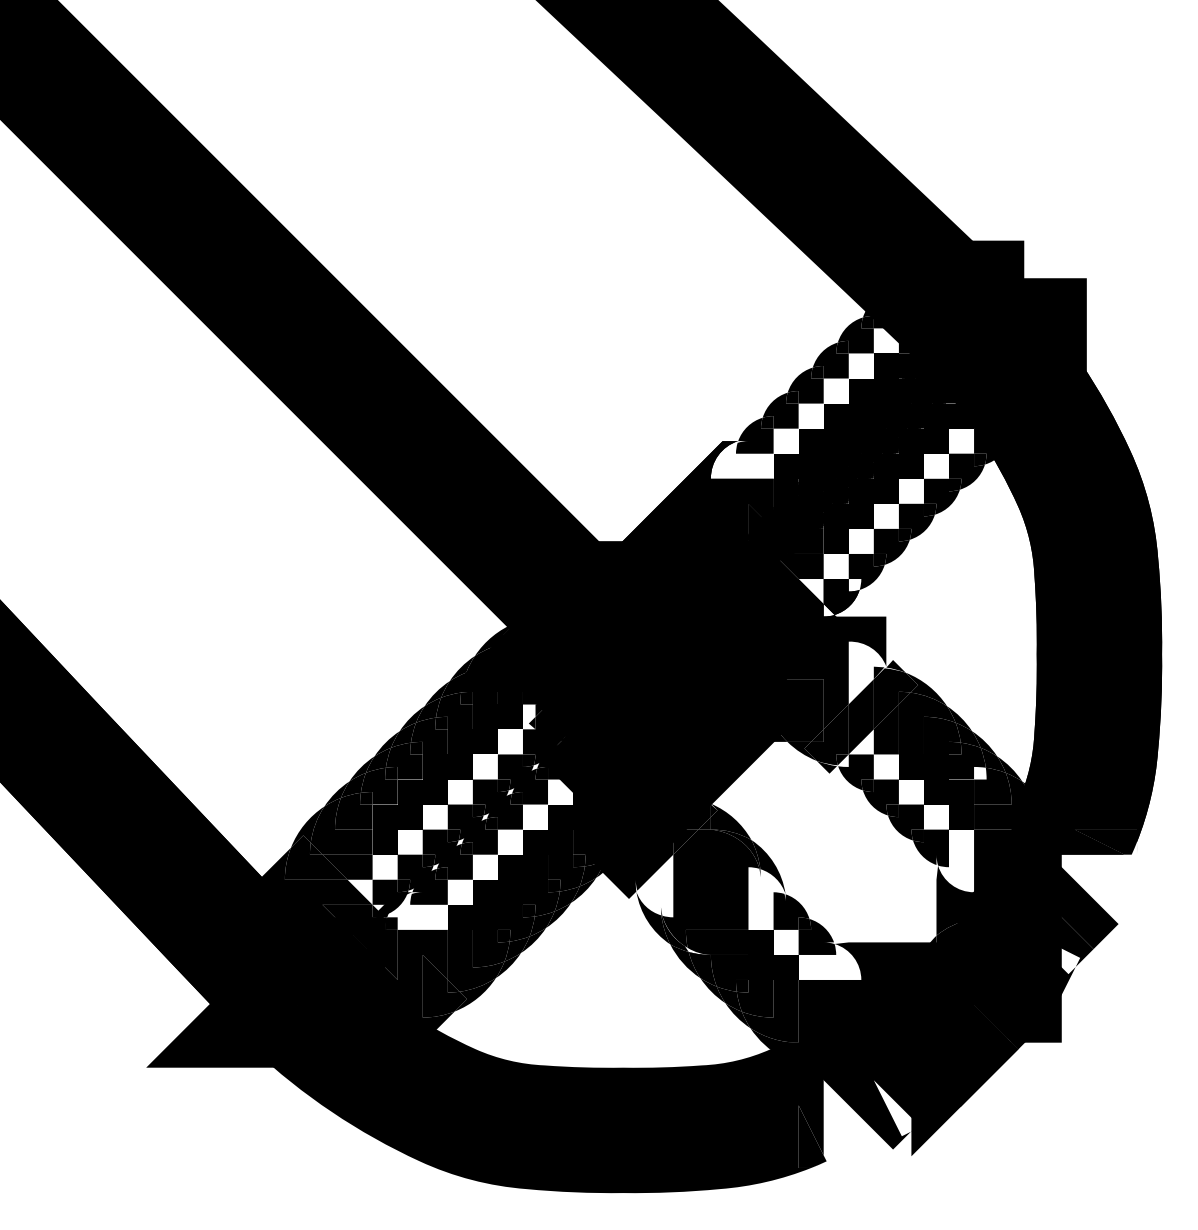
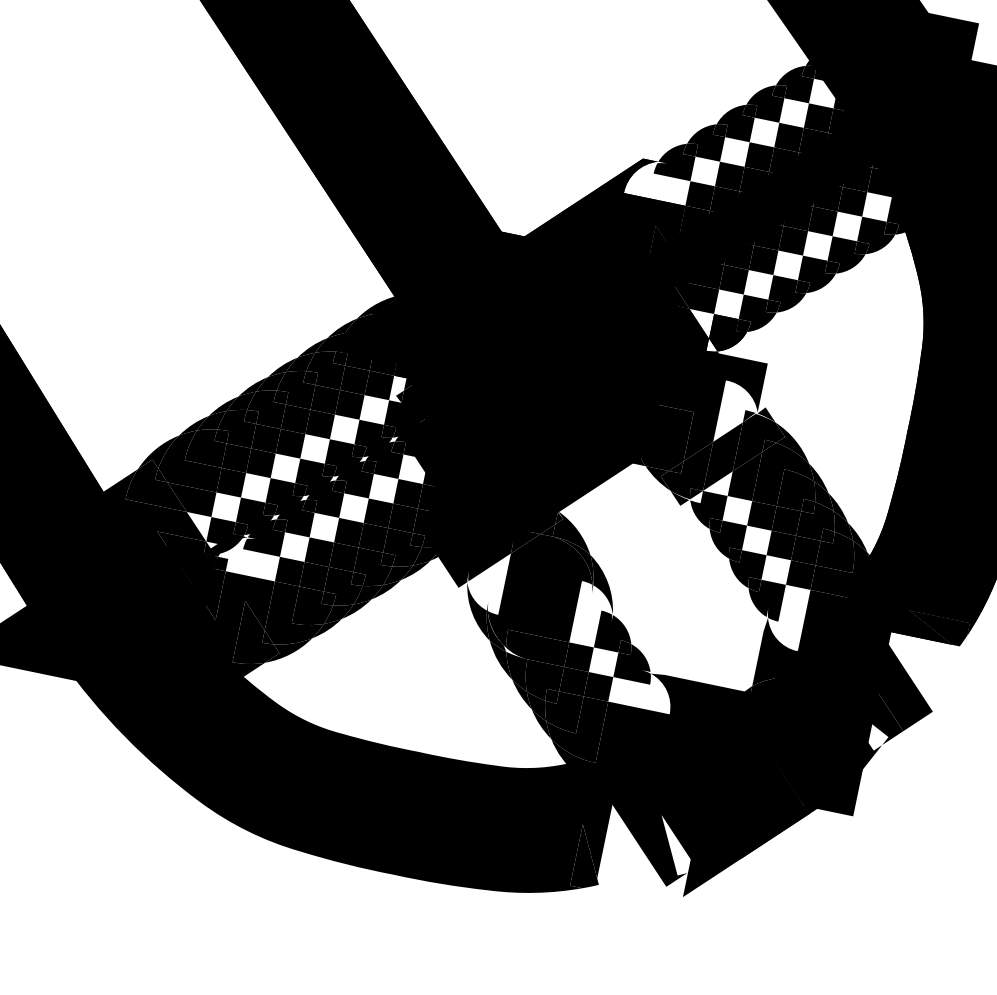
fill: (854, 585) -> (742, 326), added
fill: (980, 772) -> (828, 535), added

